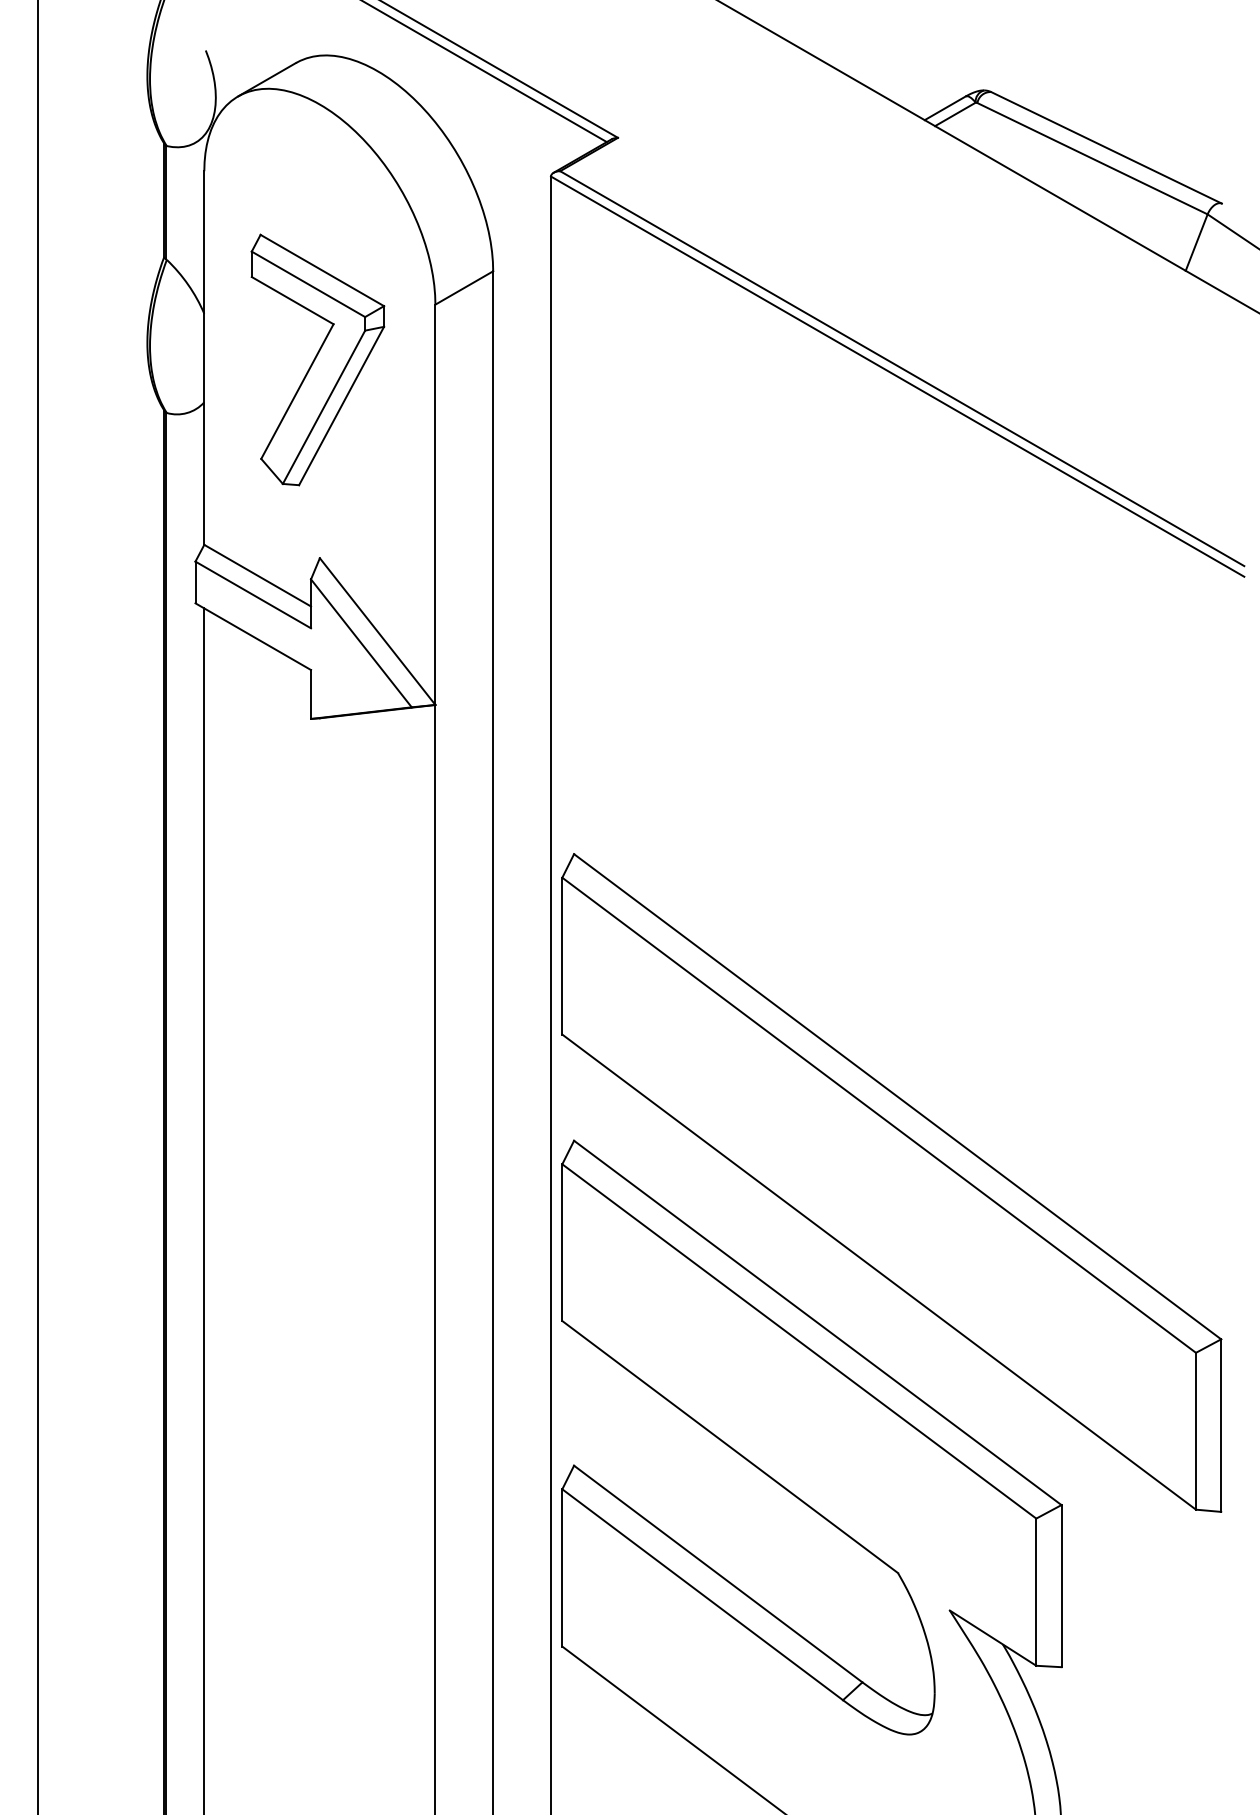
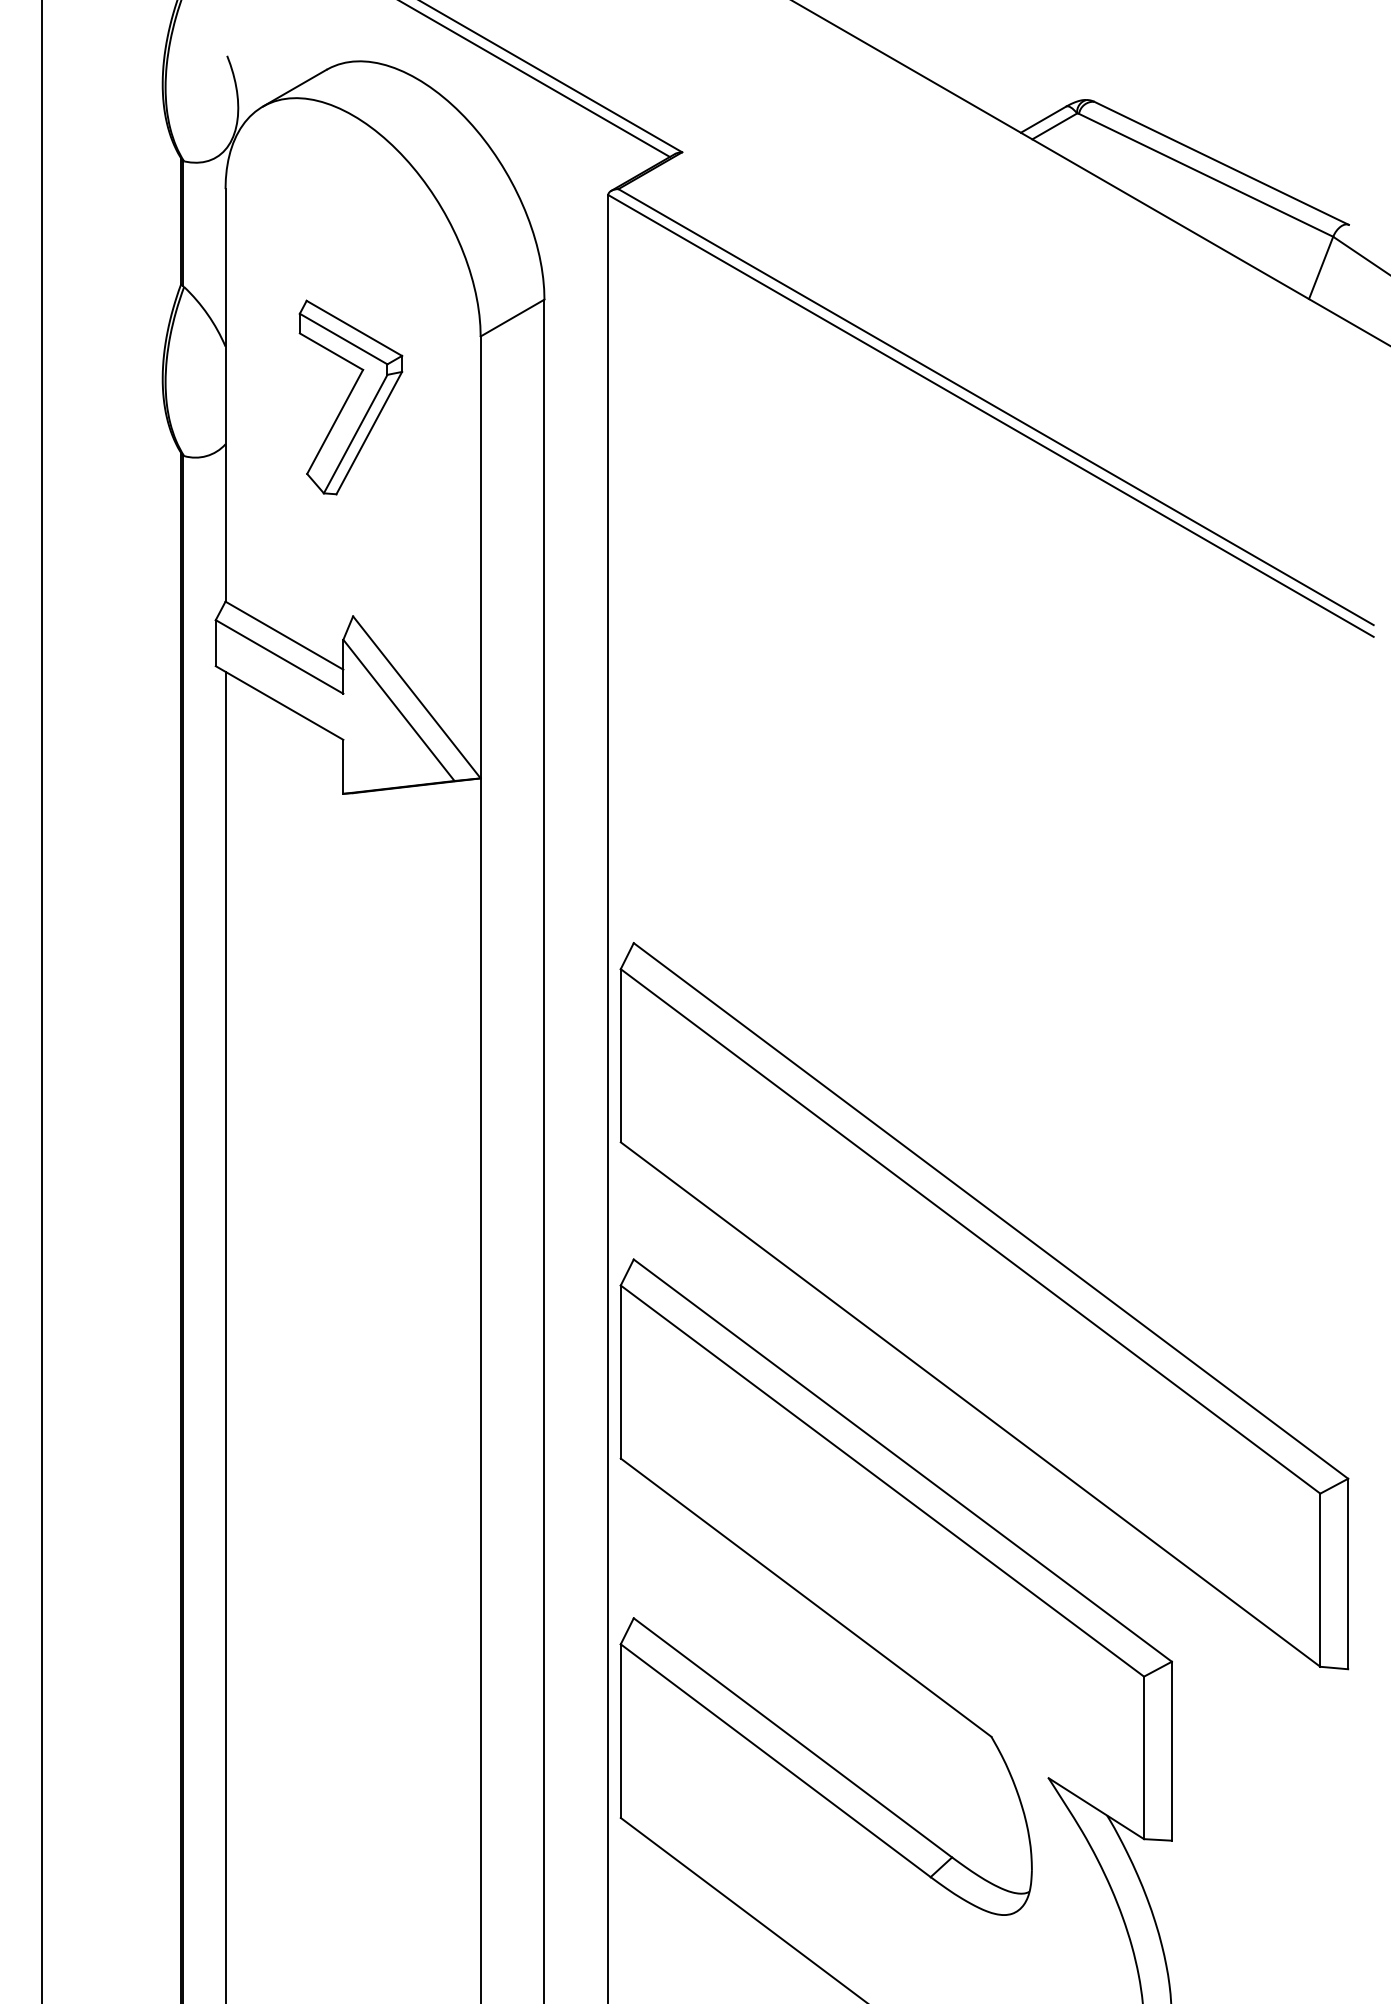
part: (317, 359) -> (350, 397), size x0.7

